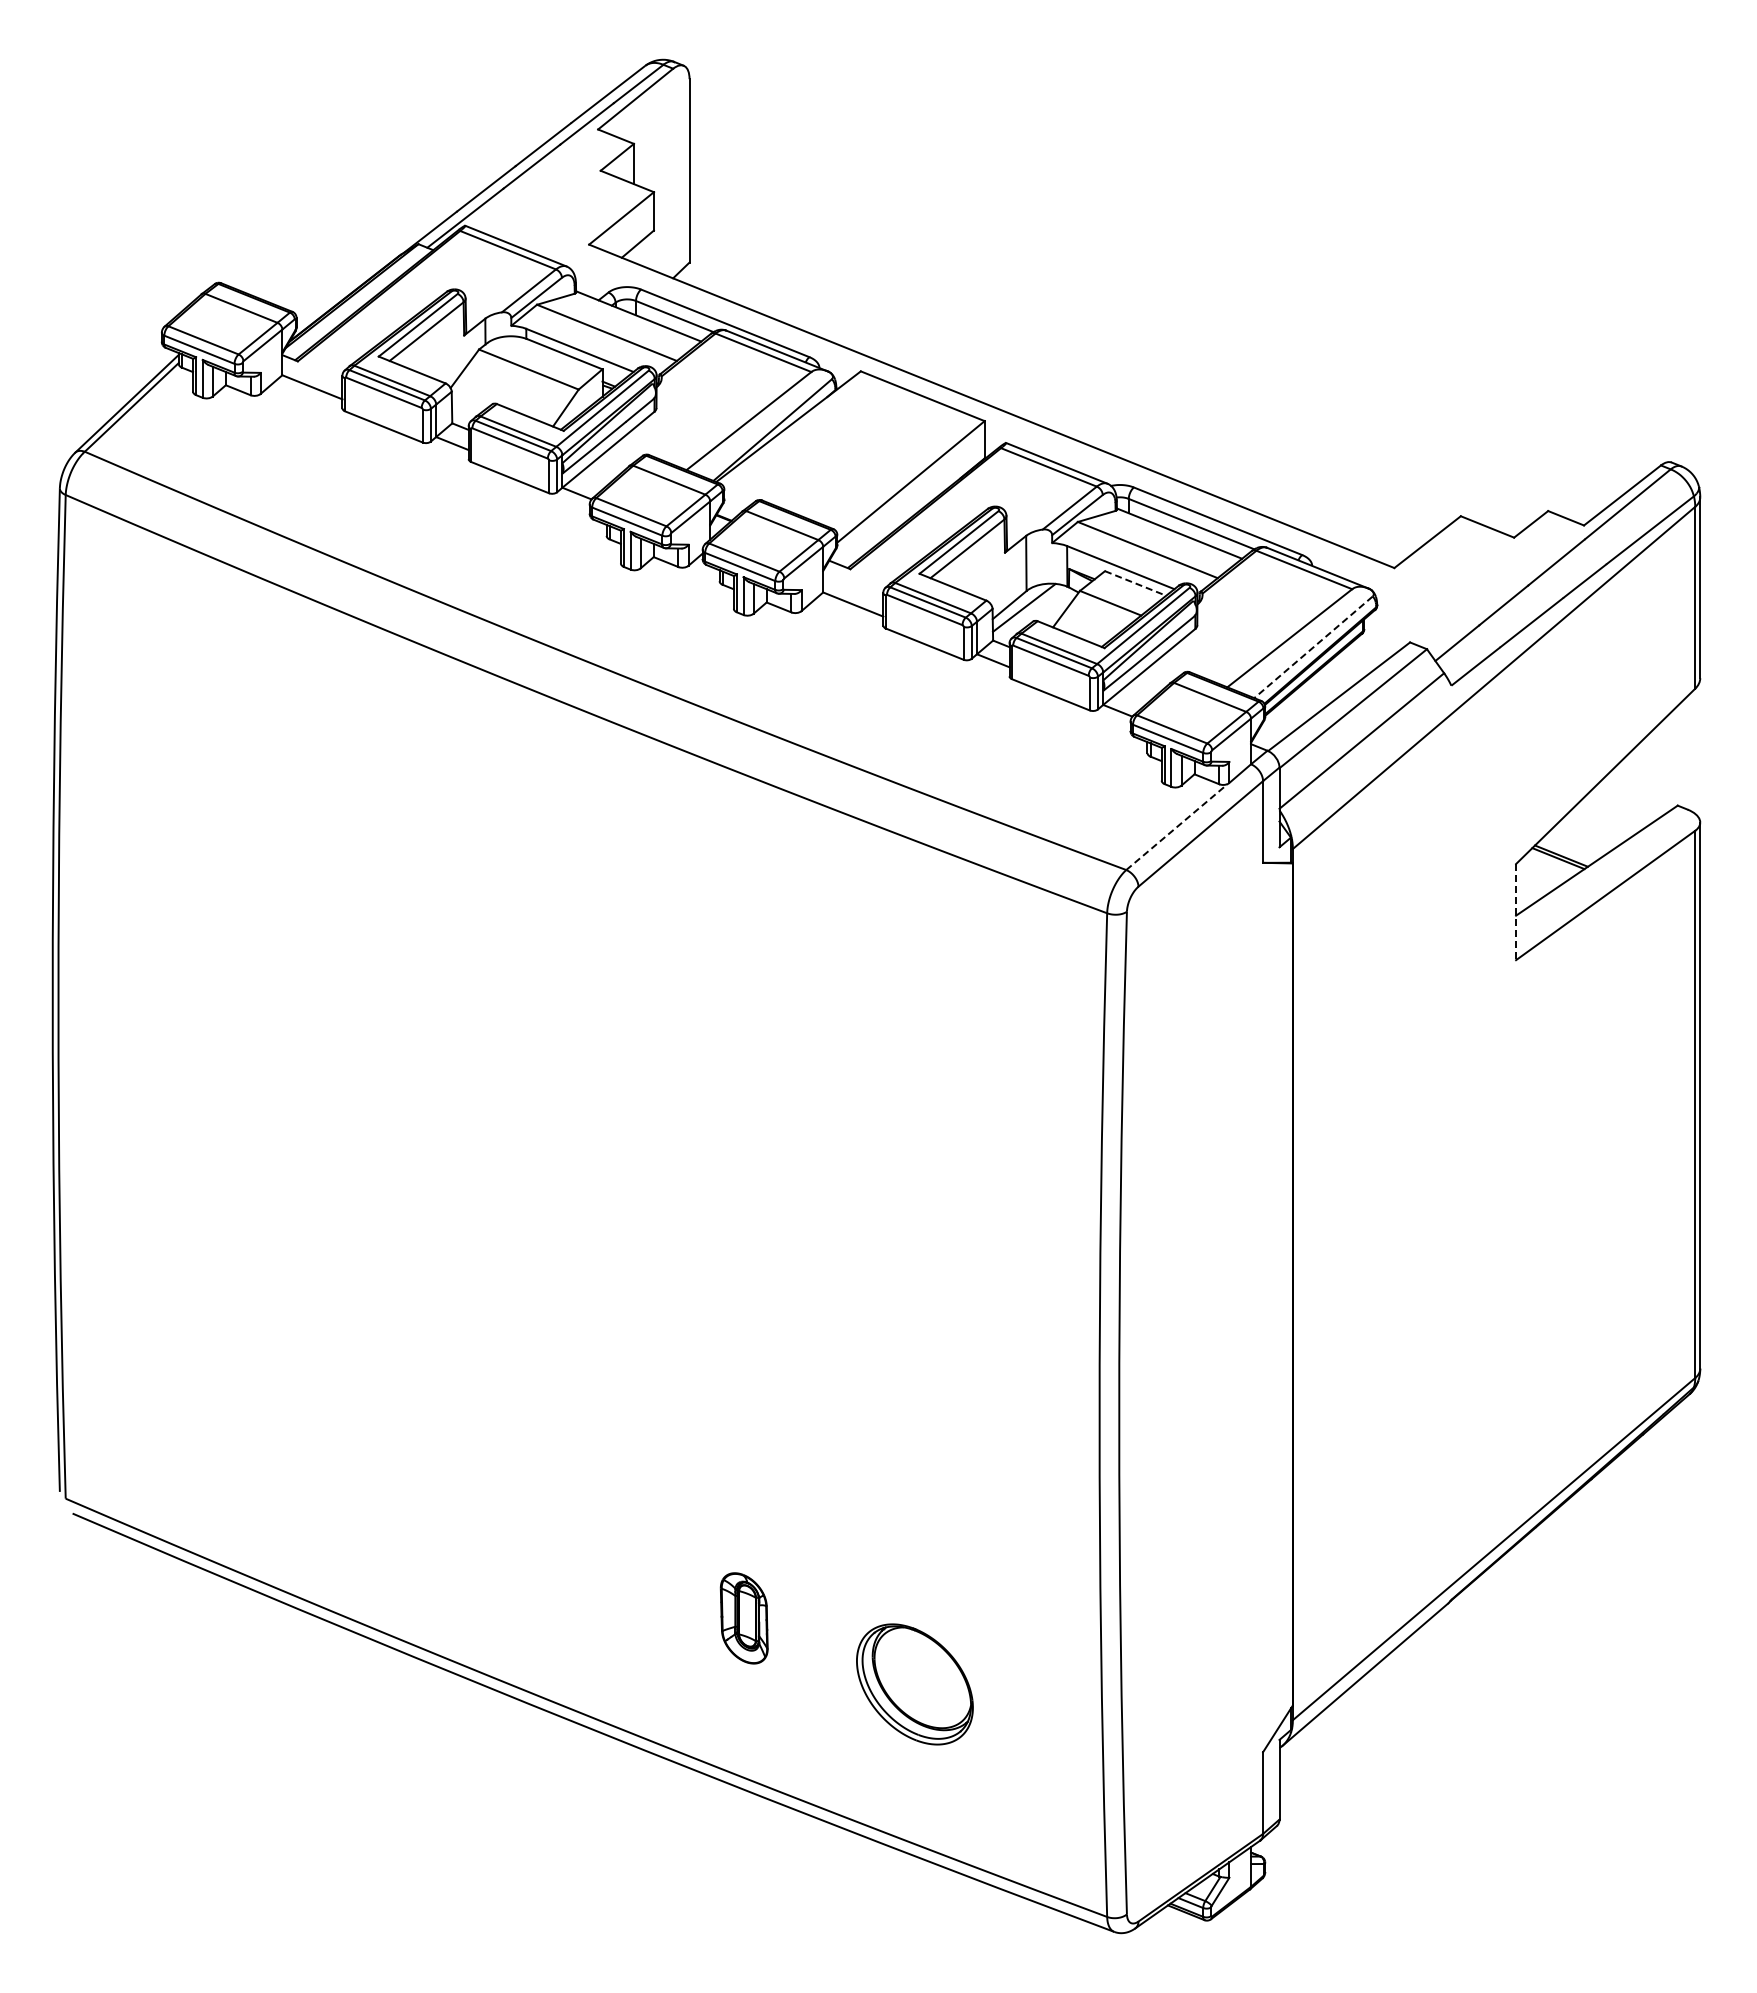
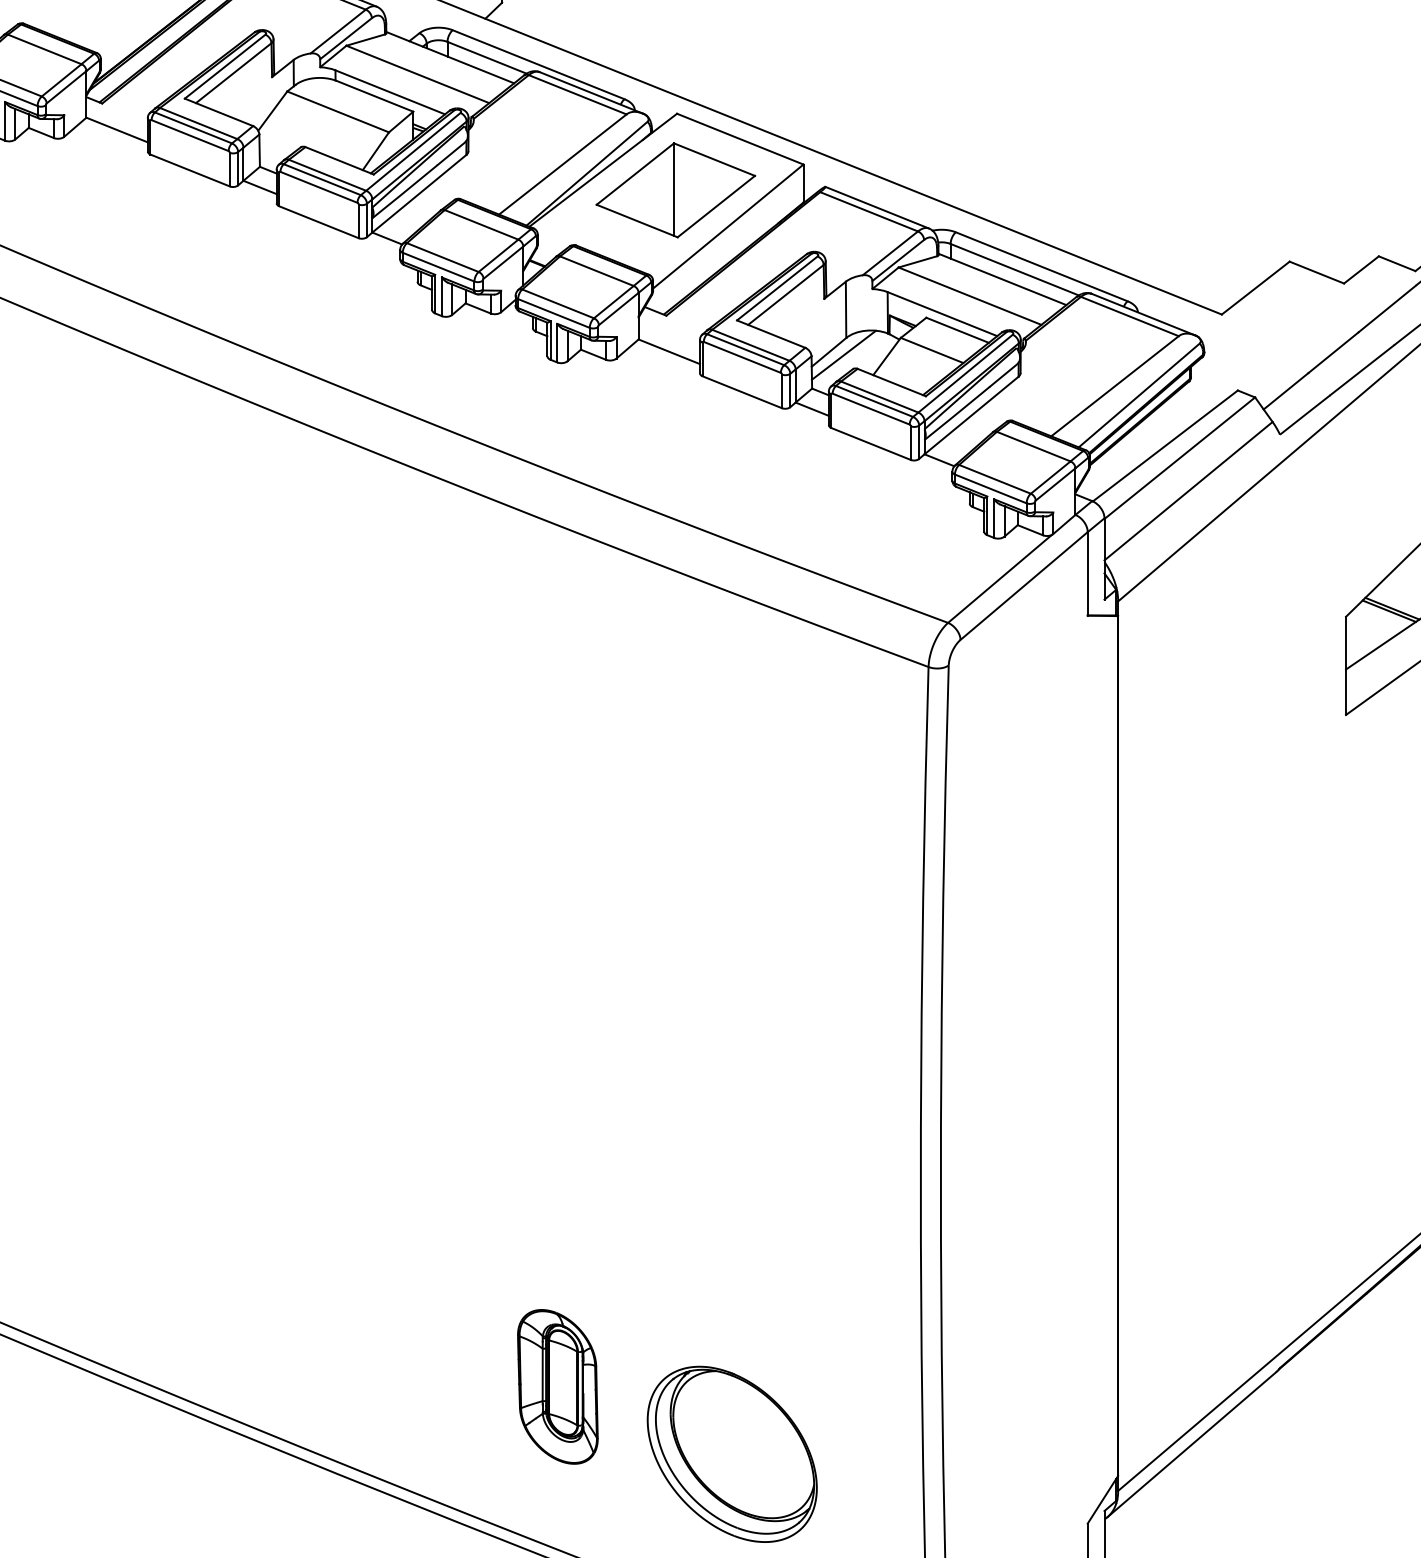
part: (859, 446) -> (675, 190), added
line: (1135, 583) -> (957, 330), dashed -> solid
line: (1313, 647) -> (1139, 395), dashed -> solid
line: (1177, 826) -> (1000, 578), dashed -> solid
line: (1516, 912) -> (1346, 666), dashed -> solid
part: (744, 1618) -> (558, 1387), size x1.67
part: (914, 1684) -> (731, 1454), size x1.43

